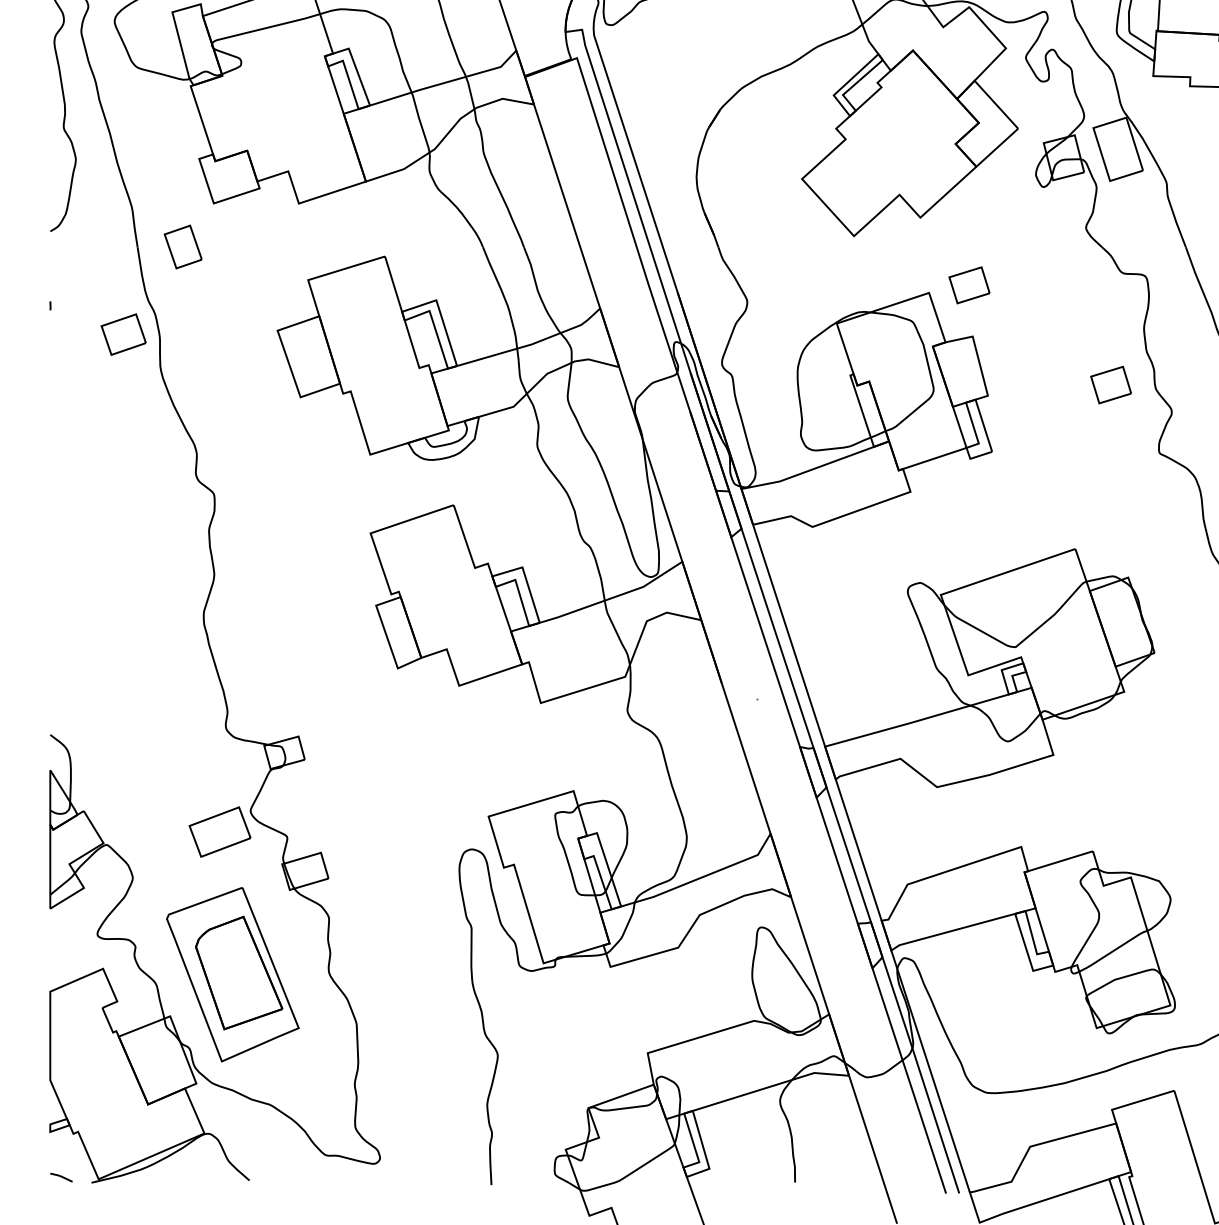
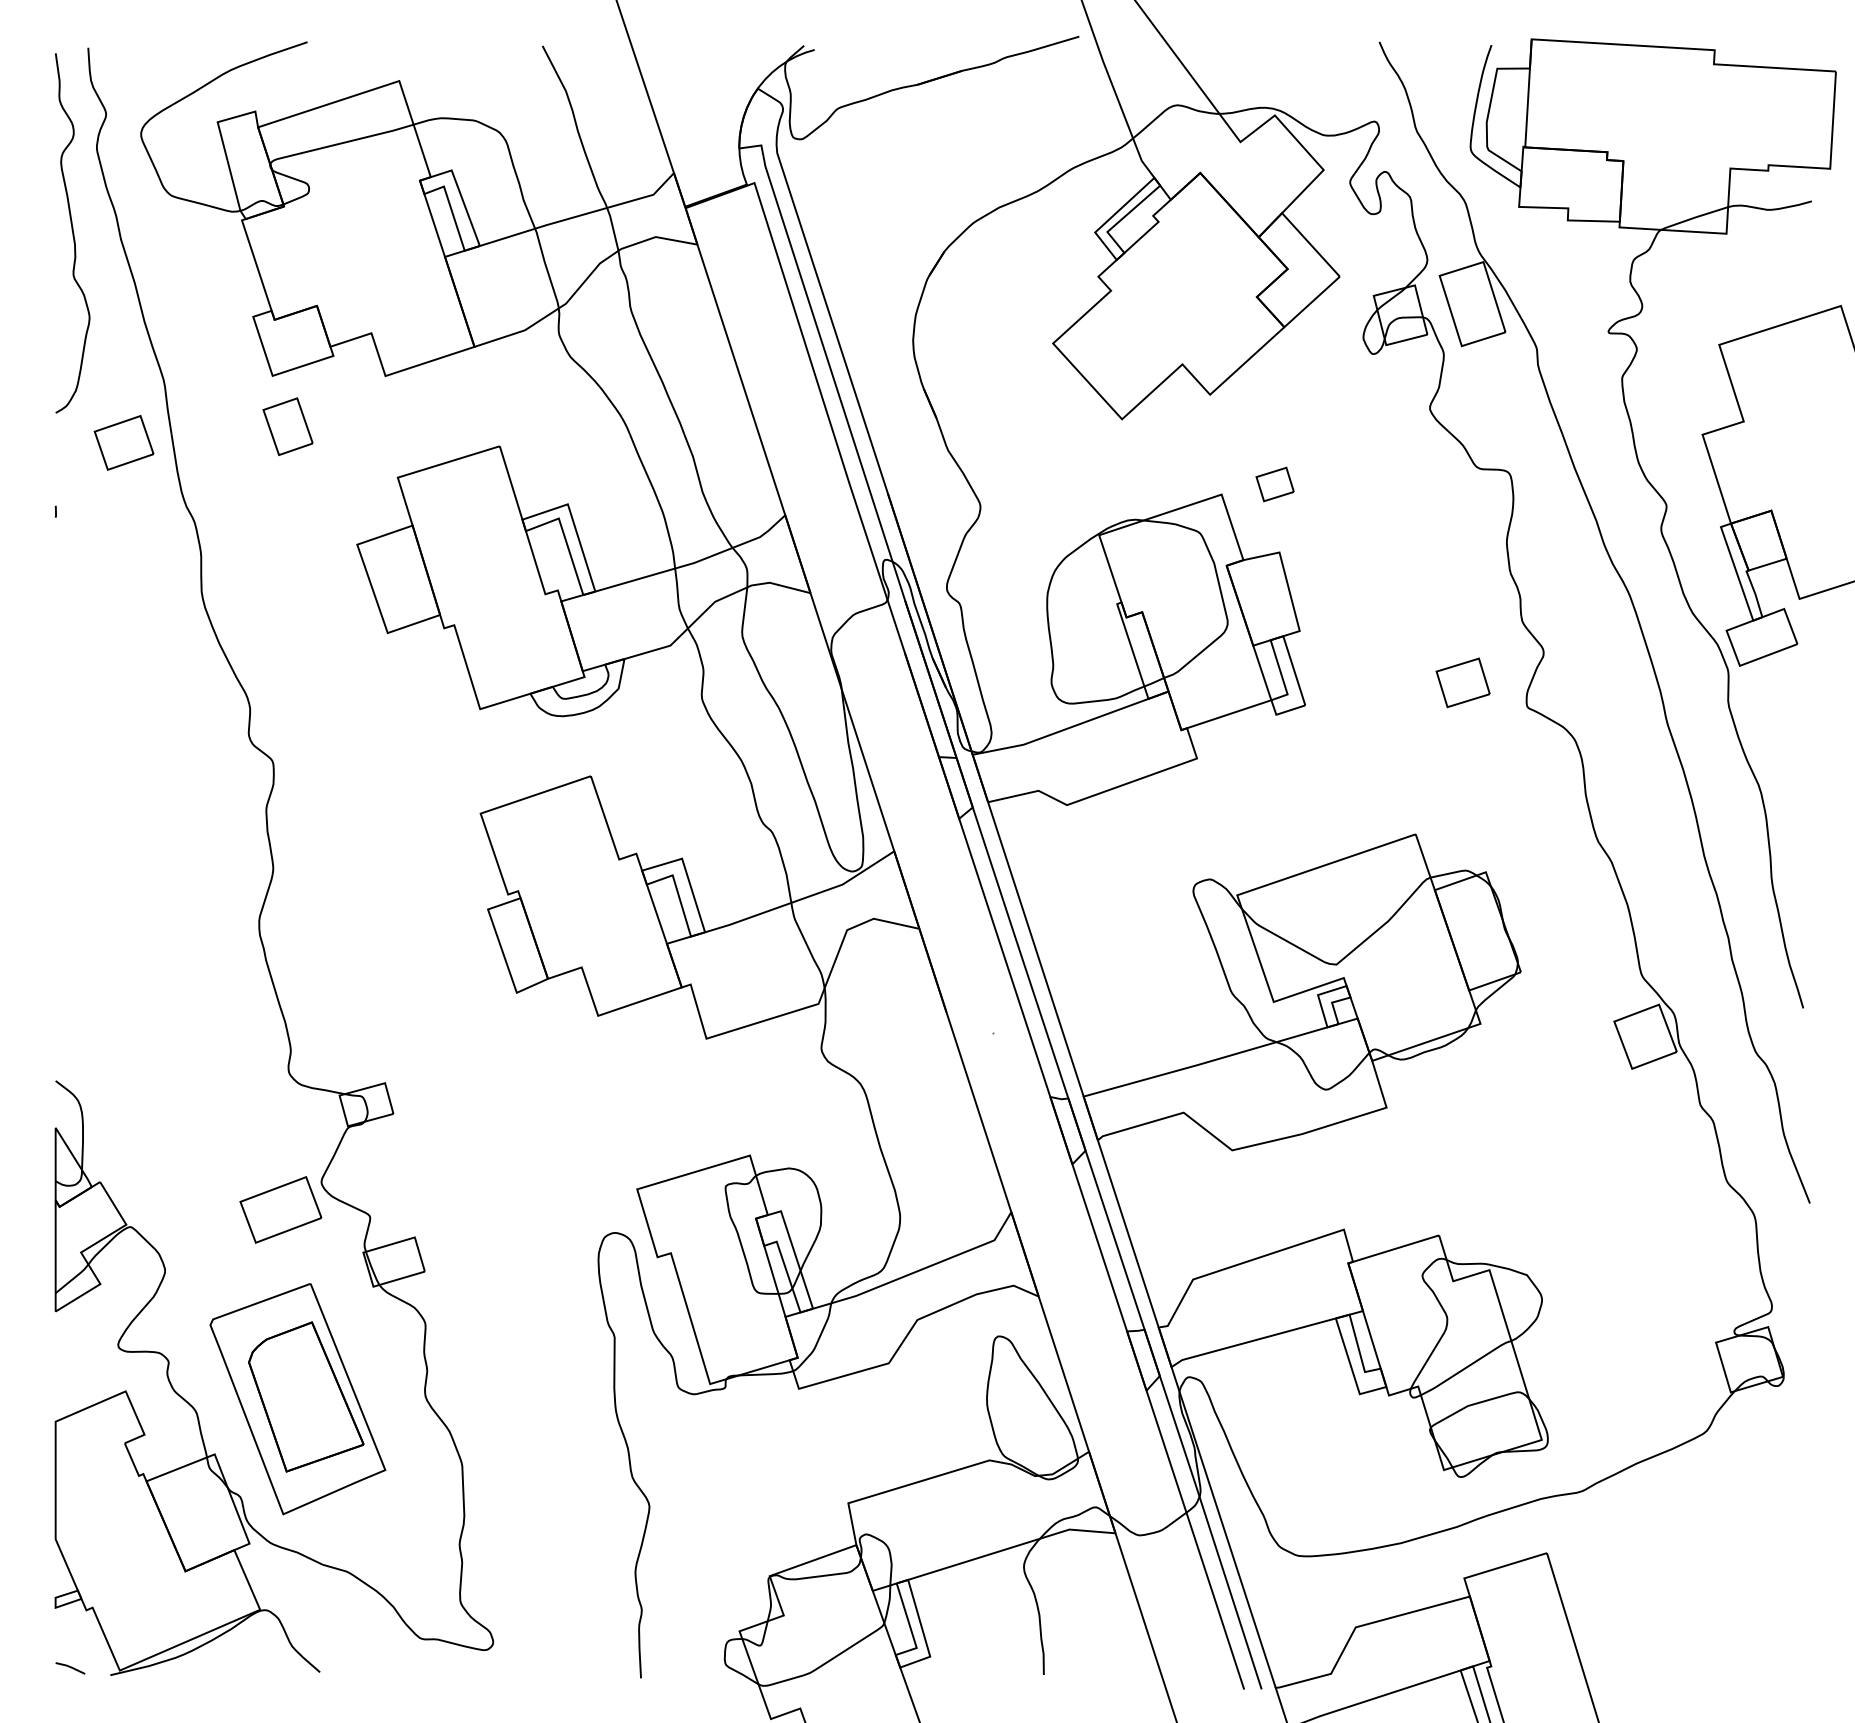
part: (182, 246) -> (287, 426), moved
part: (968, 285) -> (1274, 484), size x0.7
part: (123, 334) -> (123, 442), moved
part: (1110, 384) -> (1462, 682), moved

